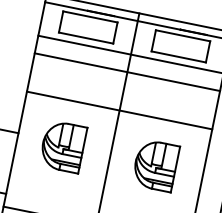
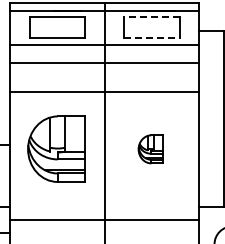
line: (182, 35) -> (151, 16), solid -> dashed
line: (178, 57) -> (151, 38), solid -> dashed
line: (119, 110) -> (104, 91), moved
part: (63, 146) -> (56, 149), size x1.4
part: (155, 165) -> (150, 149), size x0.6

